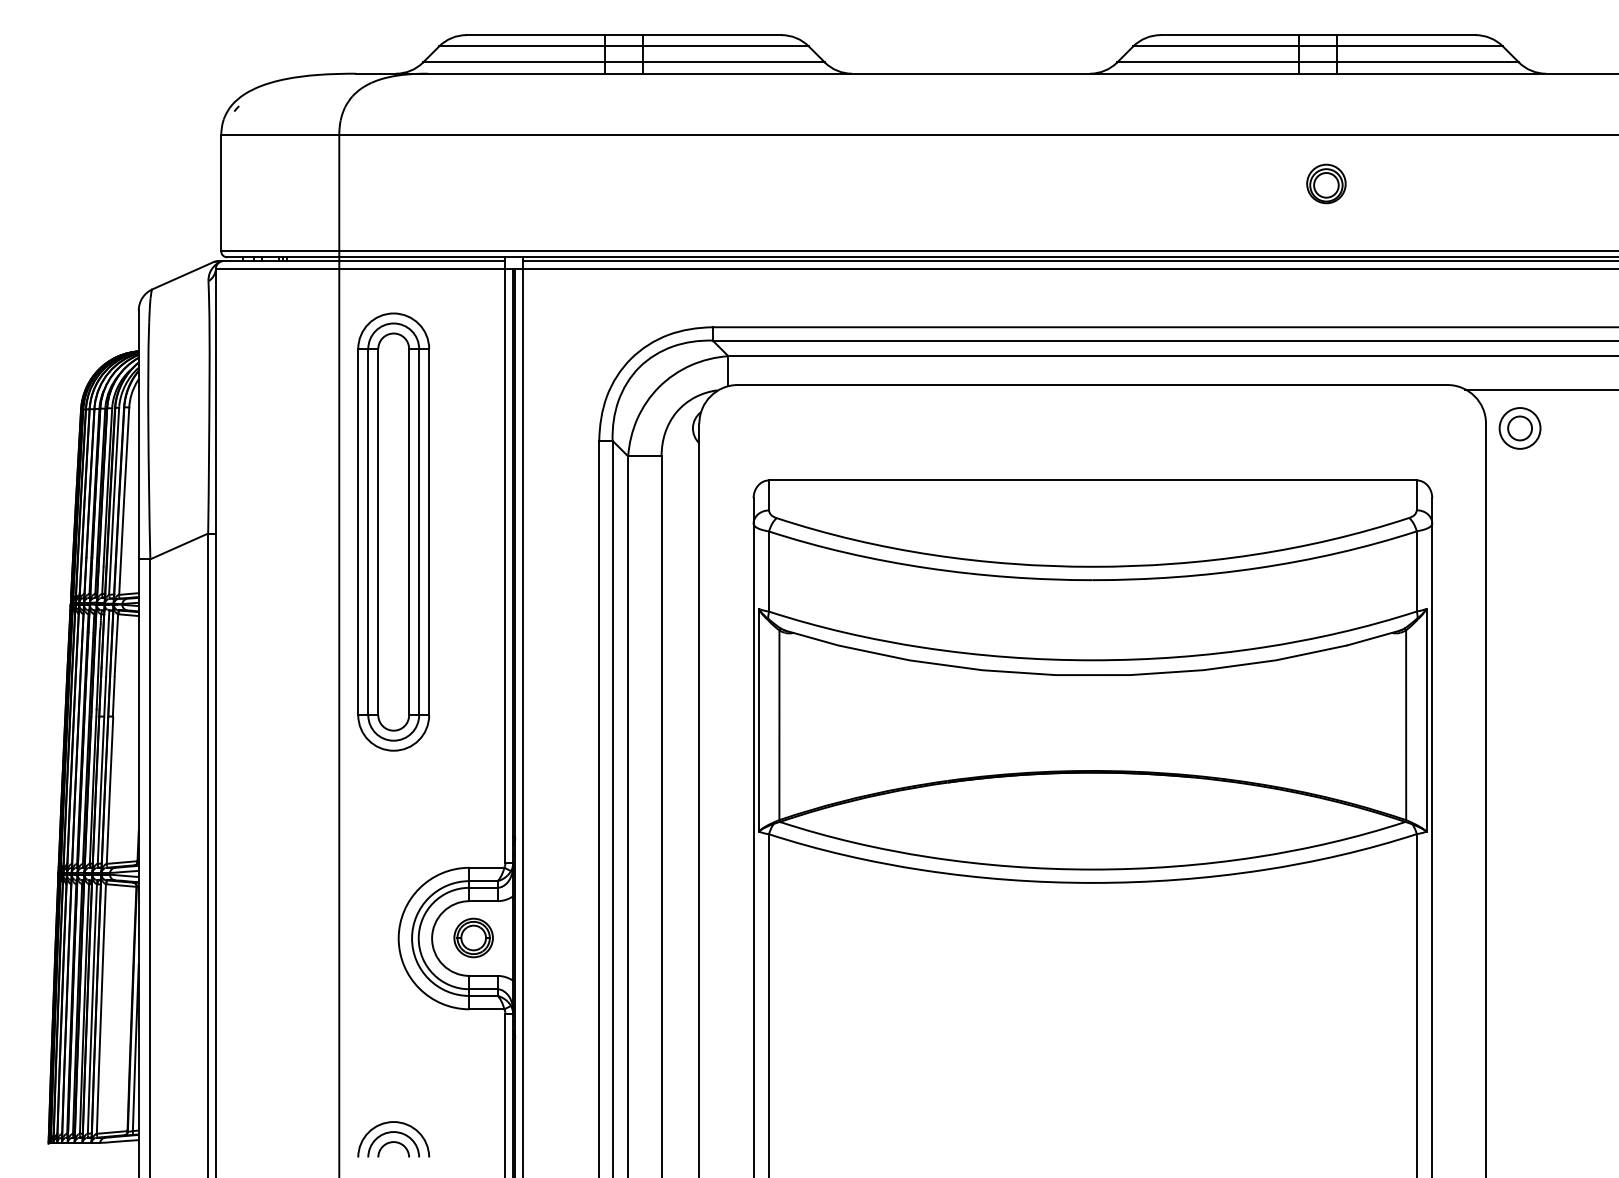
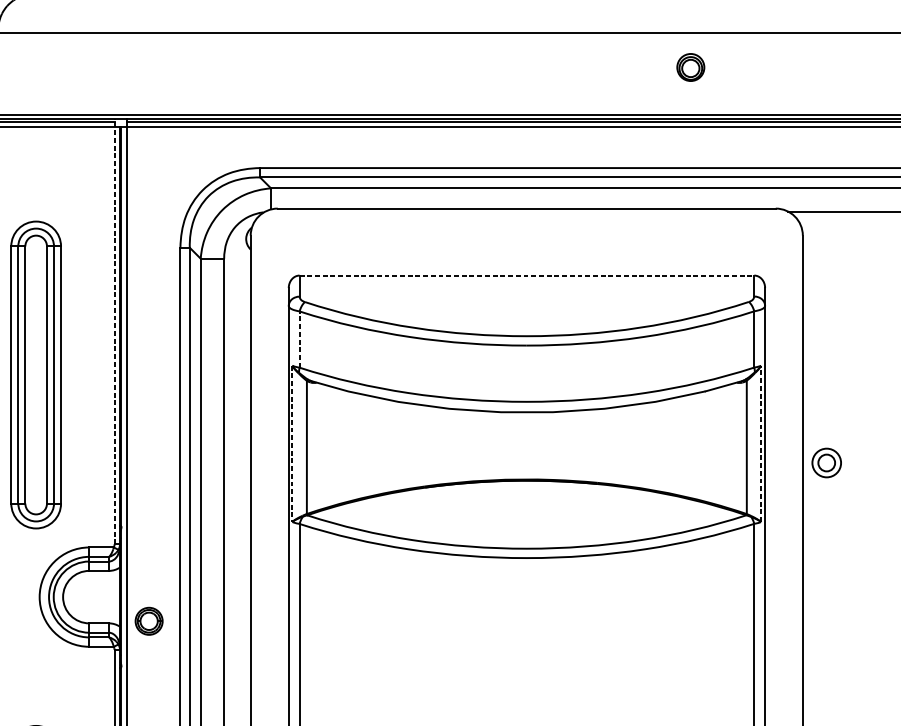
part: (1519, 428) -> (826, 463), moved
line: (1092, 480) -> (526, 275), solid -> dashed
part: (393, 531) -> (36, 374), moved
line: (505, 559) -> (114, 331), solid -> dashed
line: (769, 571) -> (299, 339), solid -> dashed
line: (1426, 719) -> (761, 443), solid -> dashed
line: (758, 720) -> (292, 444), solid -> dashed
part: (473, 937) -> (149, 620), moved

